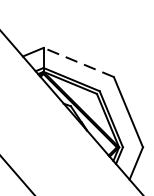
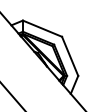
line: (78, 62) -> (42, 28), dashed -> solid

